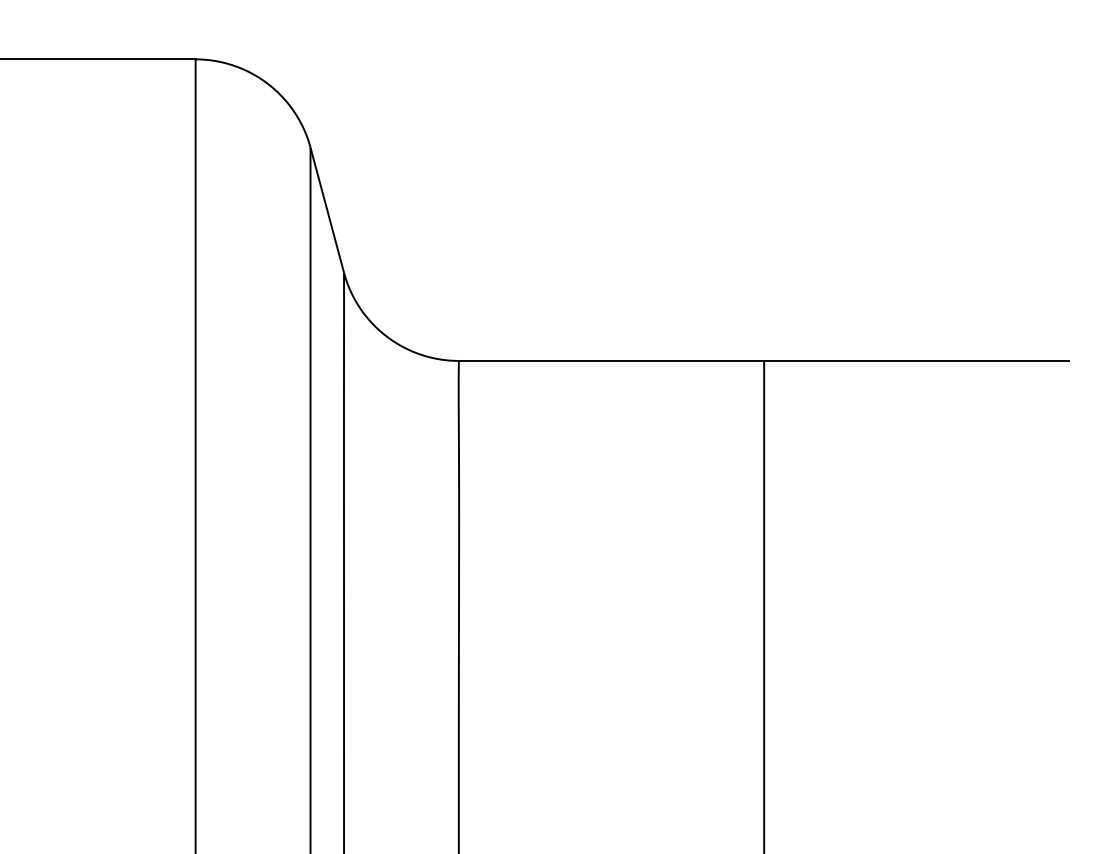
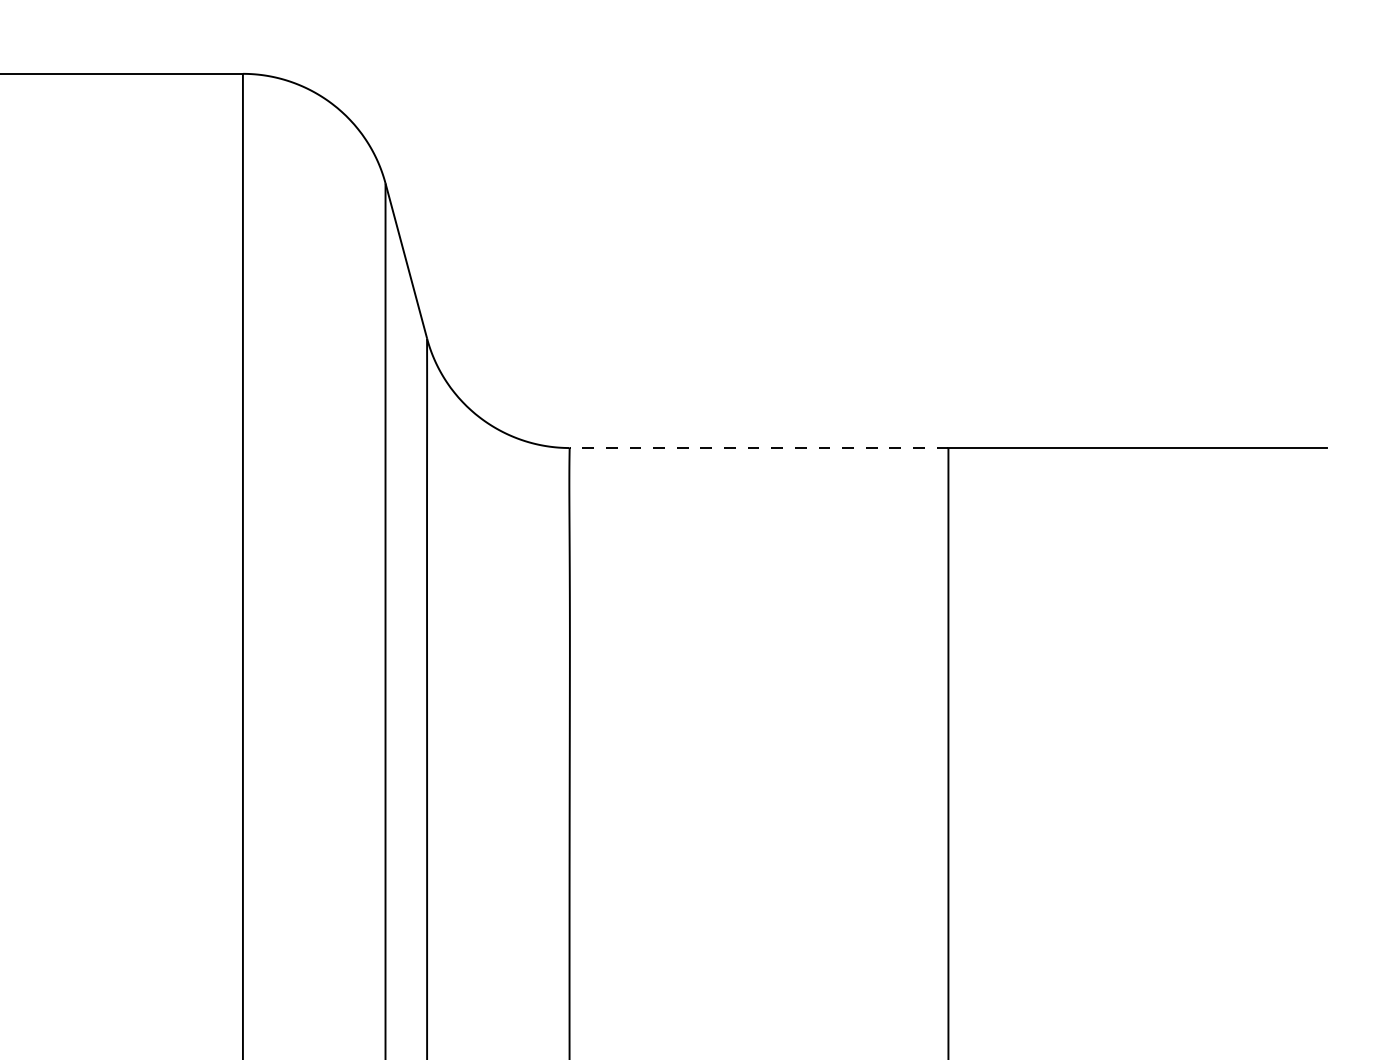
line: (611, 361) -> (758, 448), solid -> dashed

